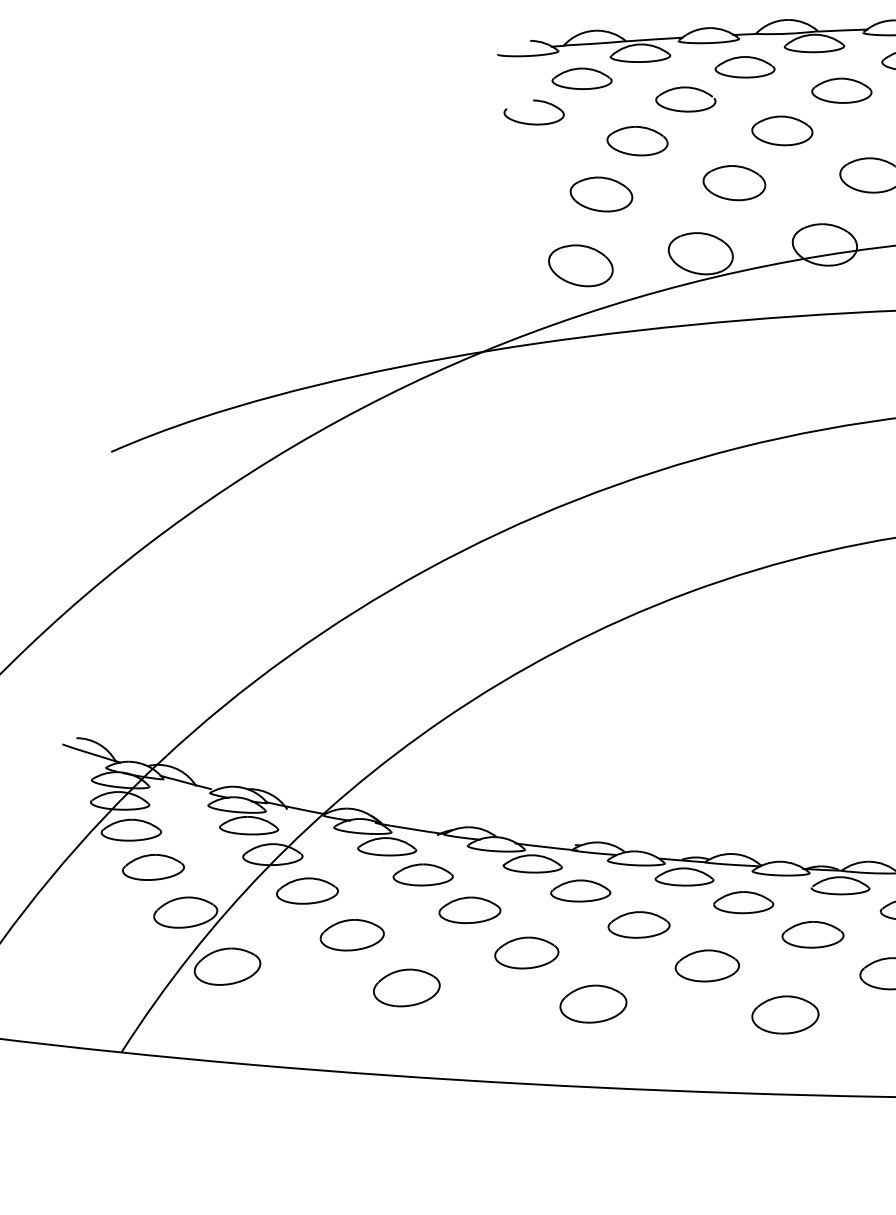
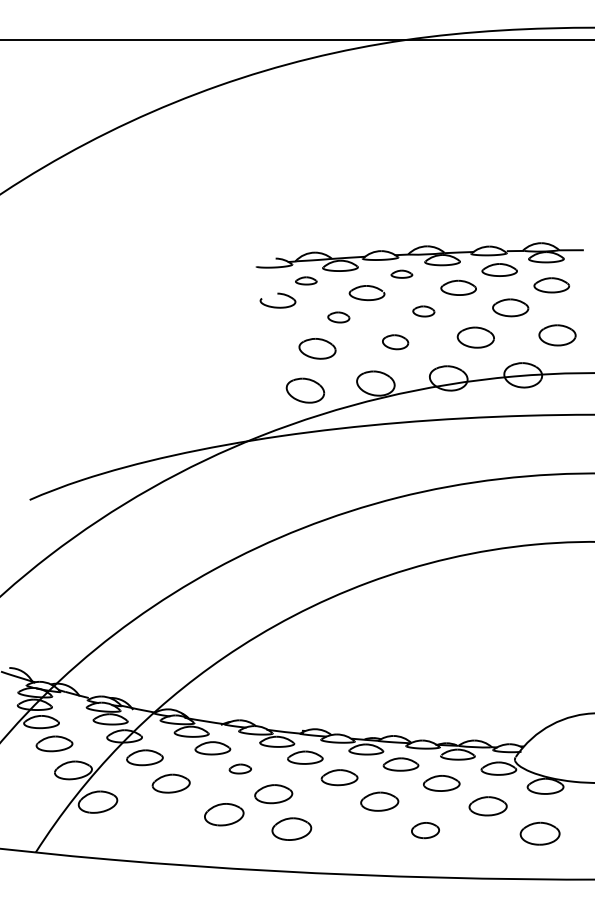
part: (744, 67) -> (401, 274), size x0.6
part: (582, 78) -> (306, 280), size x0.6
part: (781, 130) -> (423, 311), size x0.6
part: (637, 141) -> (338, 317), size x0.6
part: (734, 183) -> (395, 342), size x0.7
part: (470, 909) -> (240, 768), size x0.6
part: (407, 987) -> (224, 814), moved
part: (592, 1003) -> (291, 828), moved
part: (785, 1014) -> (425, 830), size x0.7

